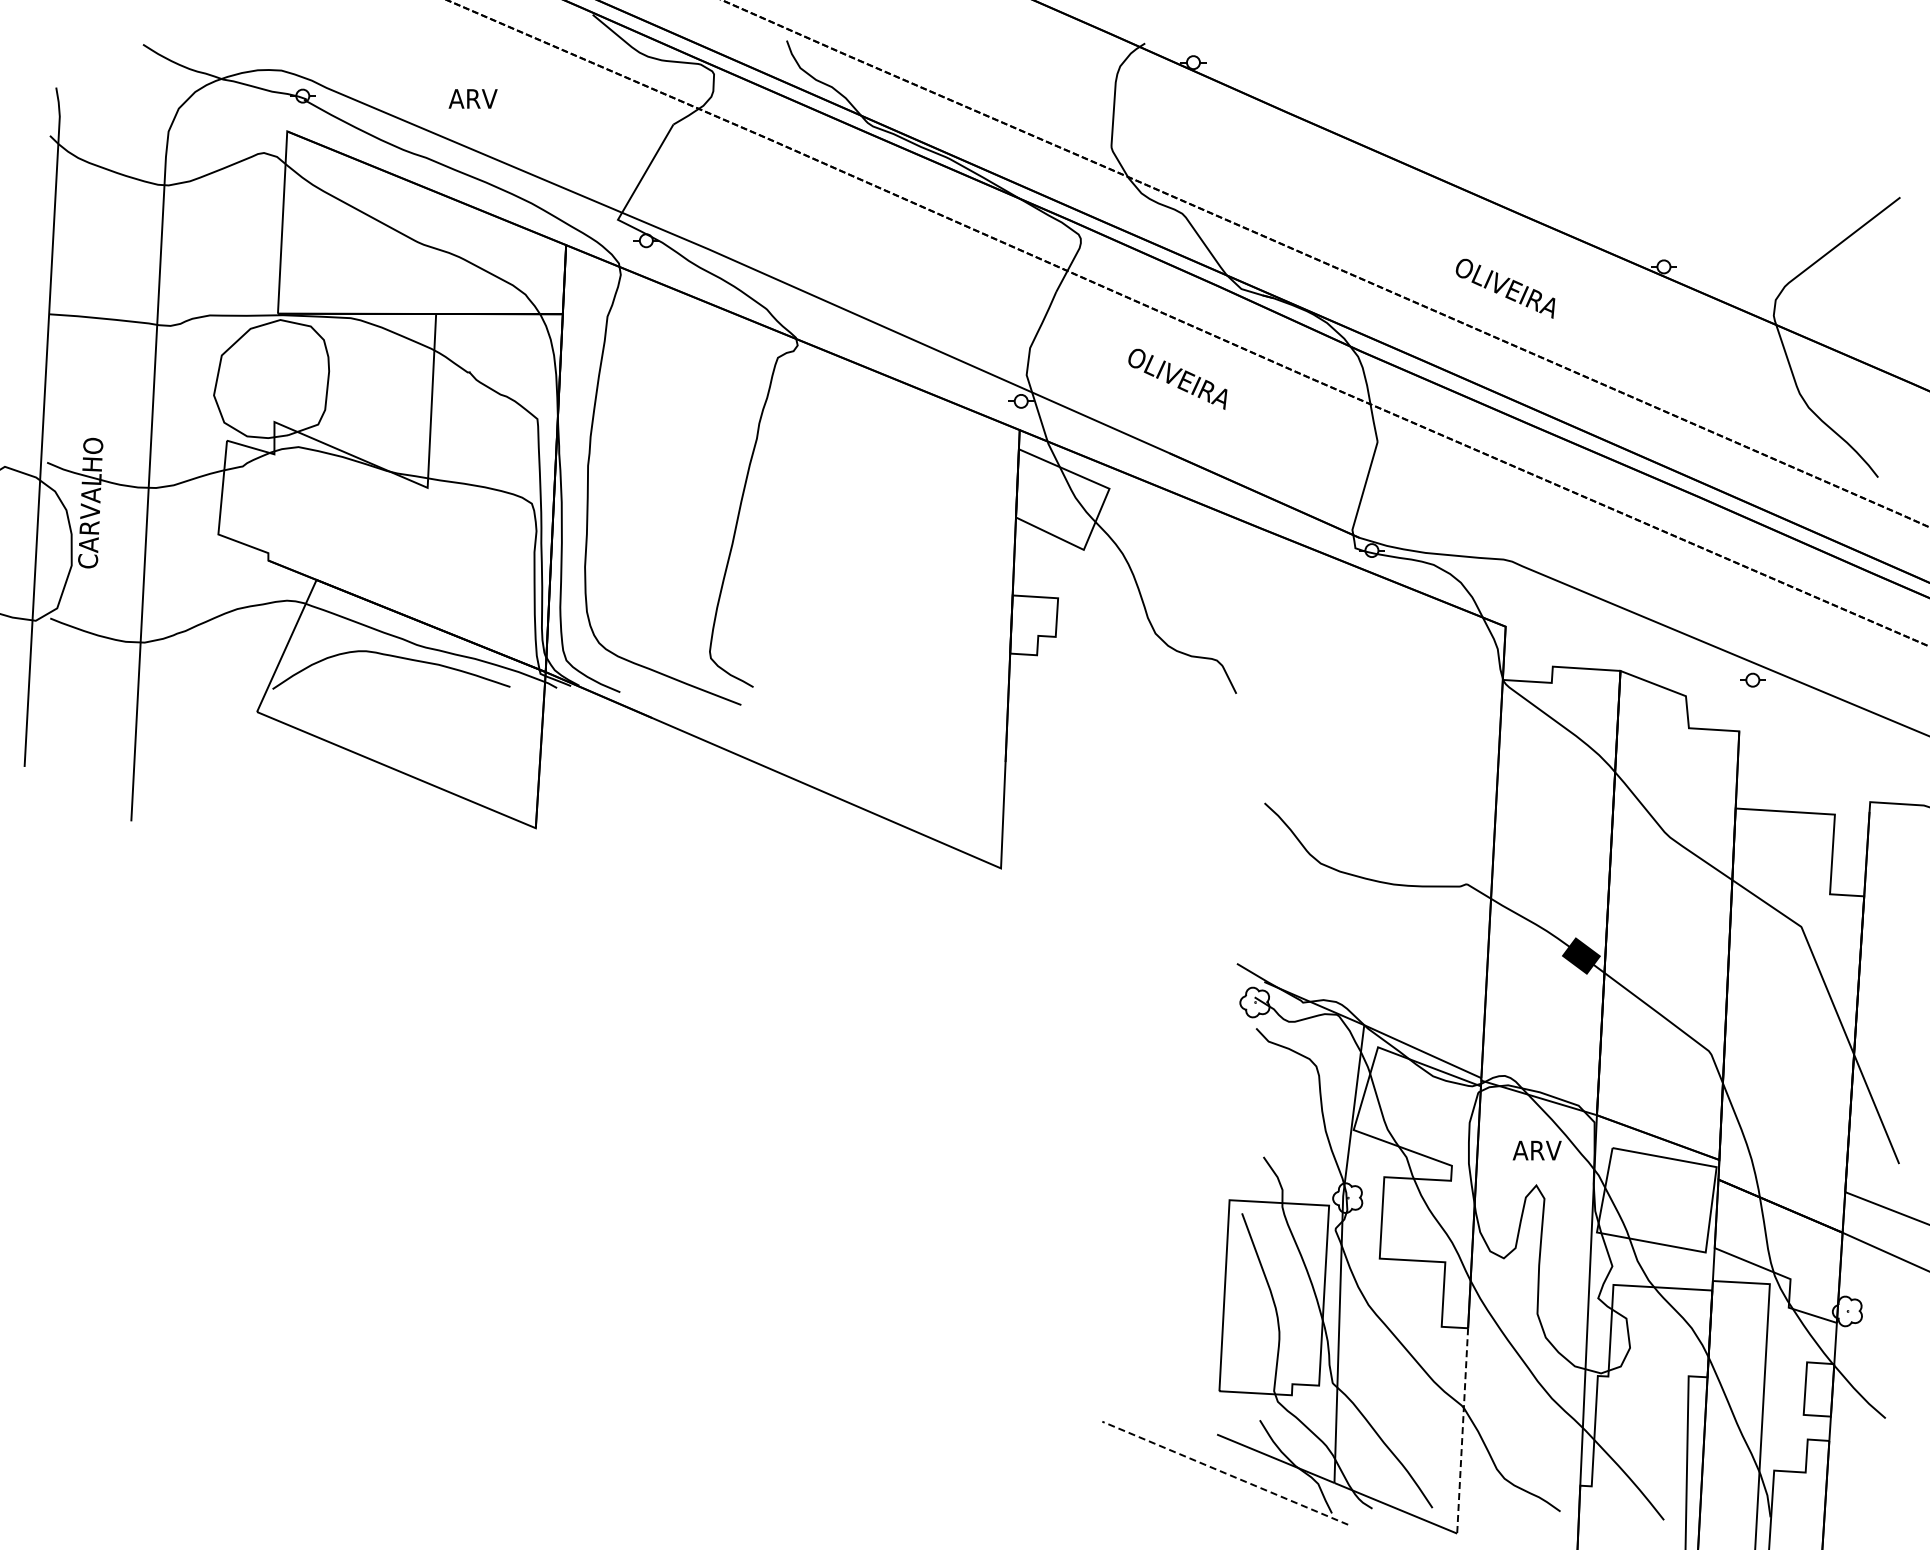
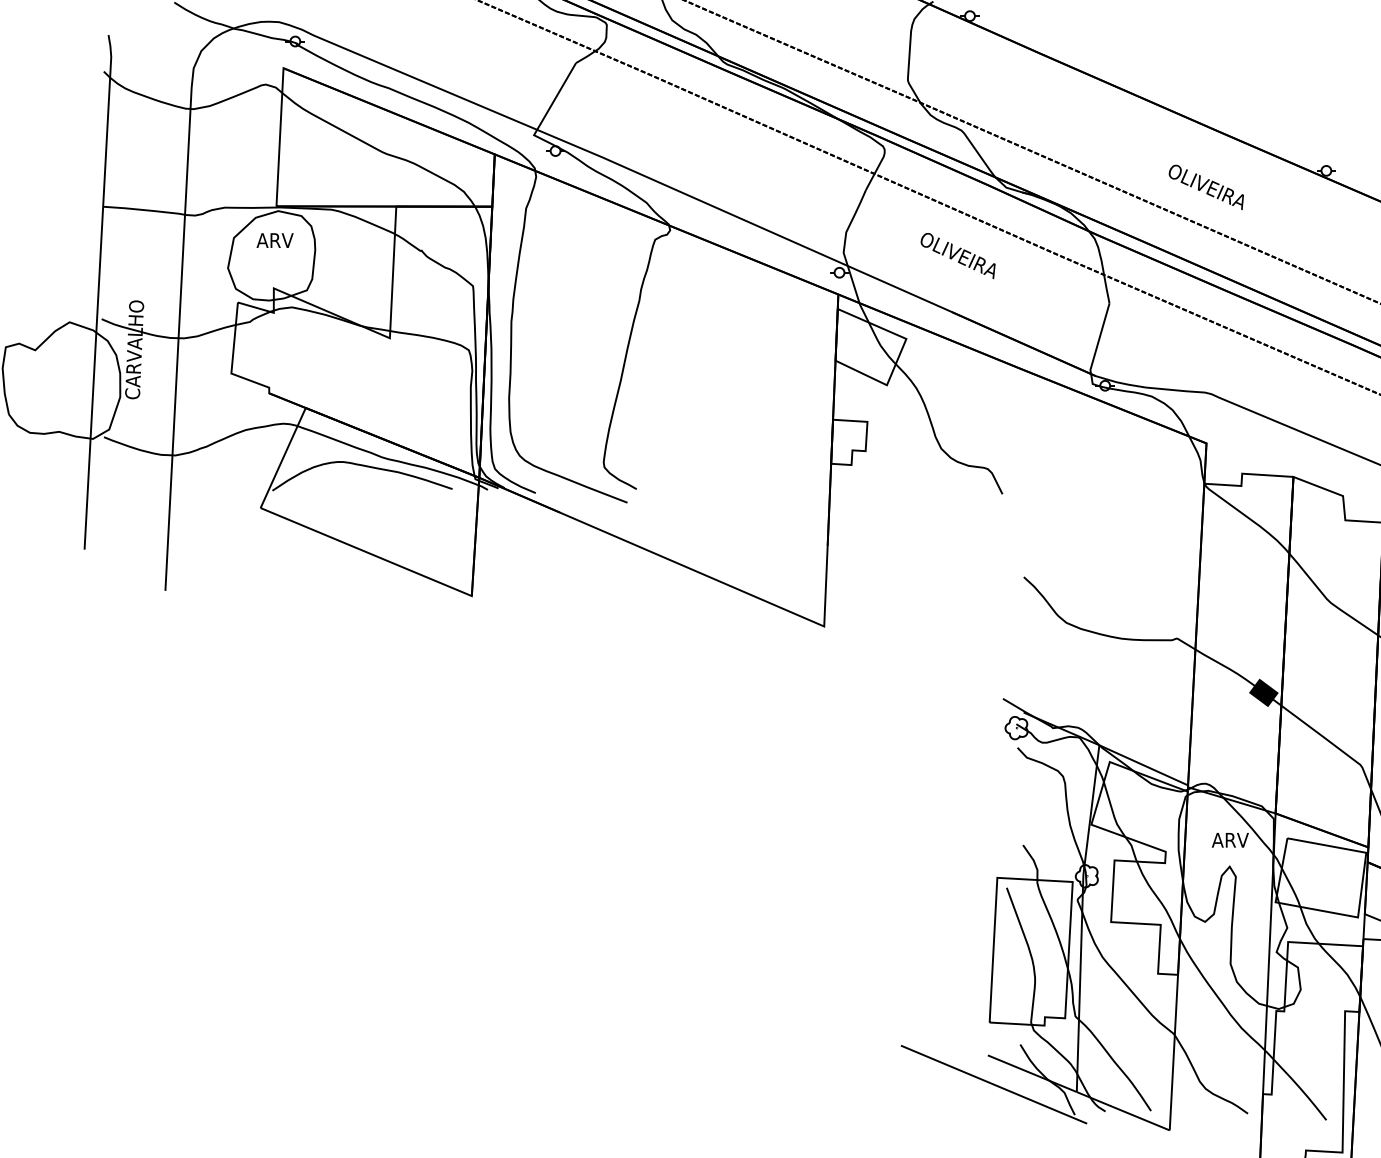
text: (472, 98) -> (274, 240), moved
line: (1462, 1430) -> (1173, 1052), dashed -> solid
line: (1224, 1473) -> (993, 1084), dashed -> solid

